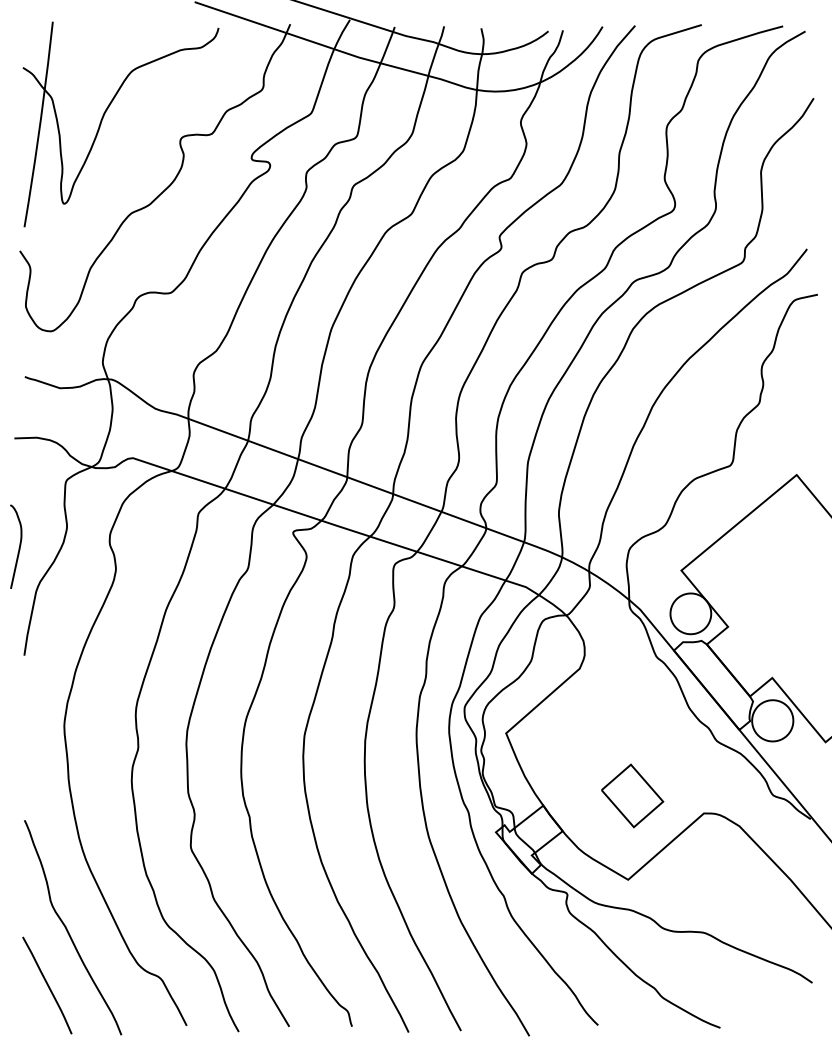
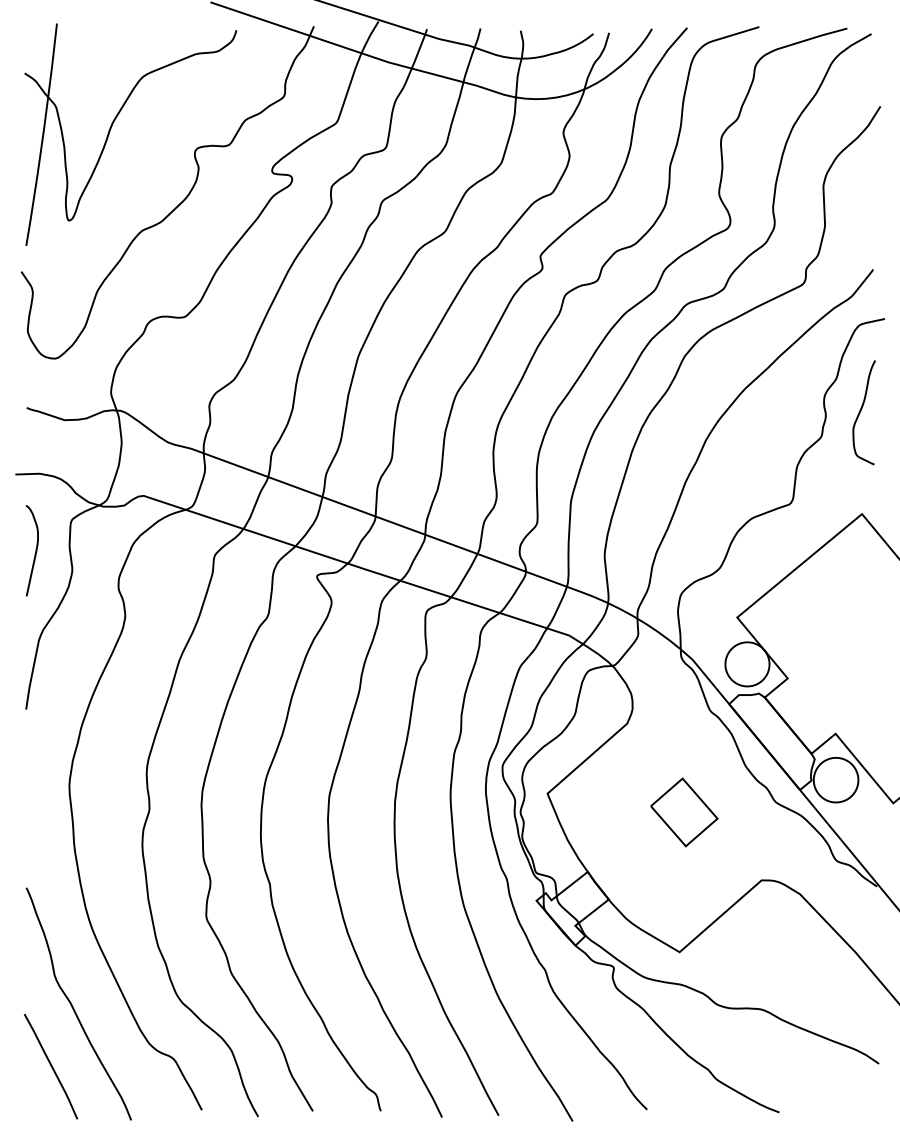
curve: (796, 380) -> (861, 411), added
curve: (19, 546) -> (35, 550), moved
part: (632, 795) -> (684, 812), moved

